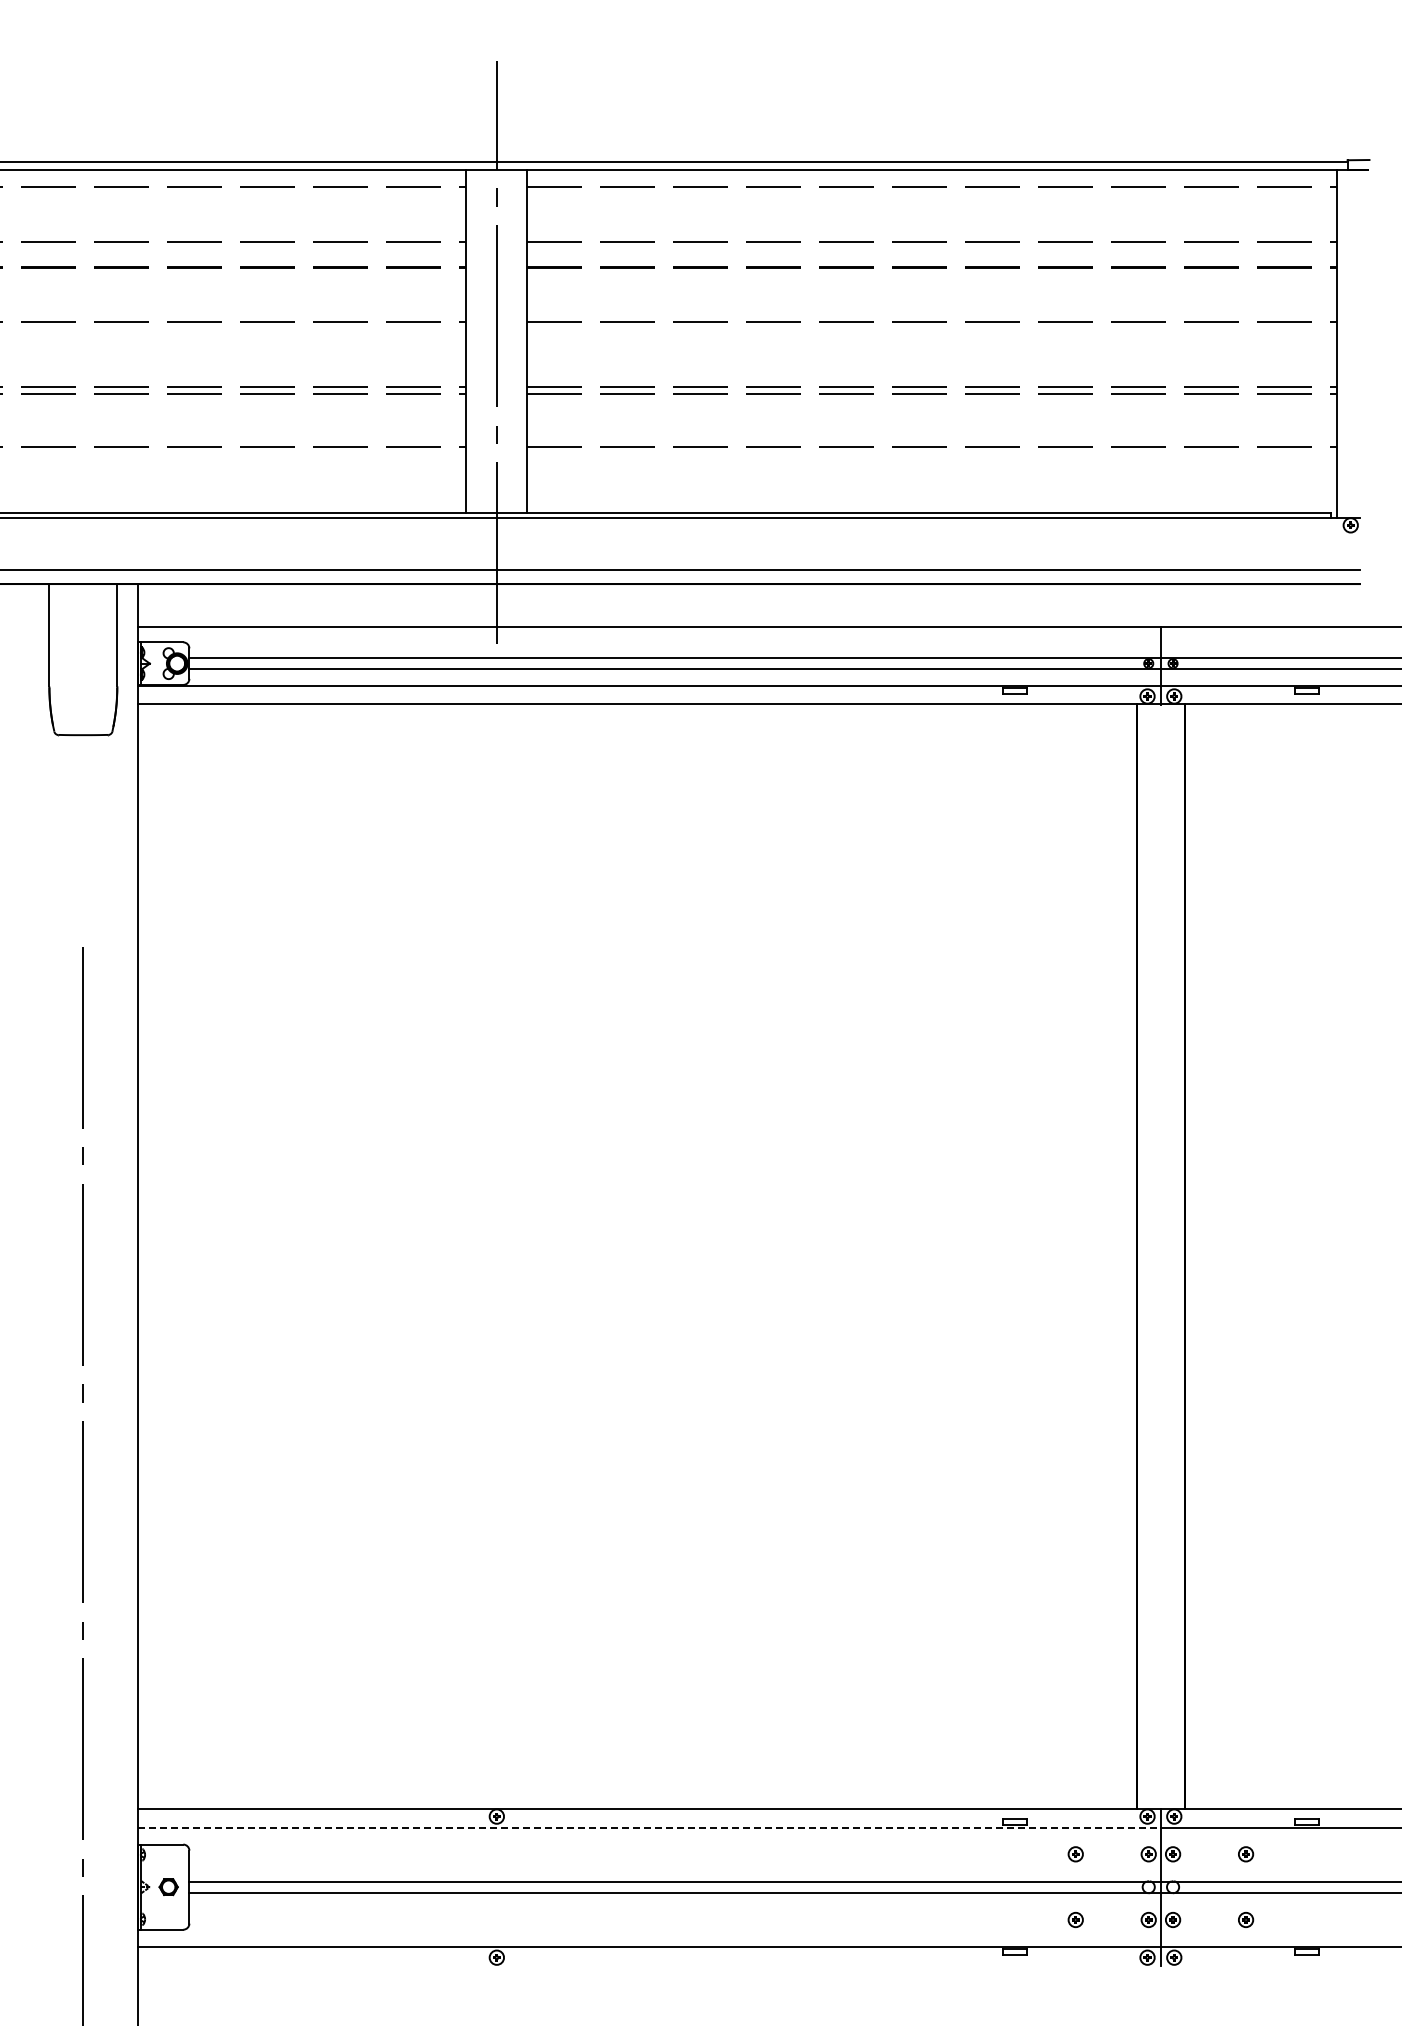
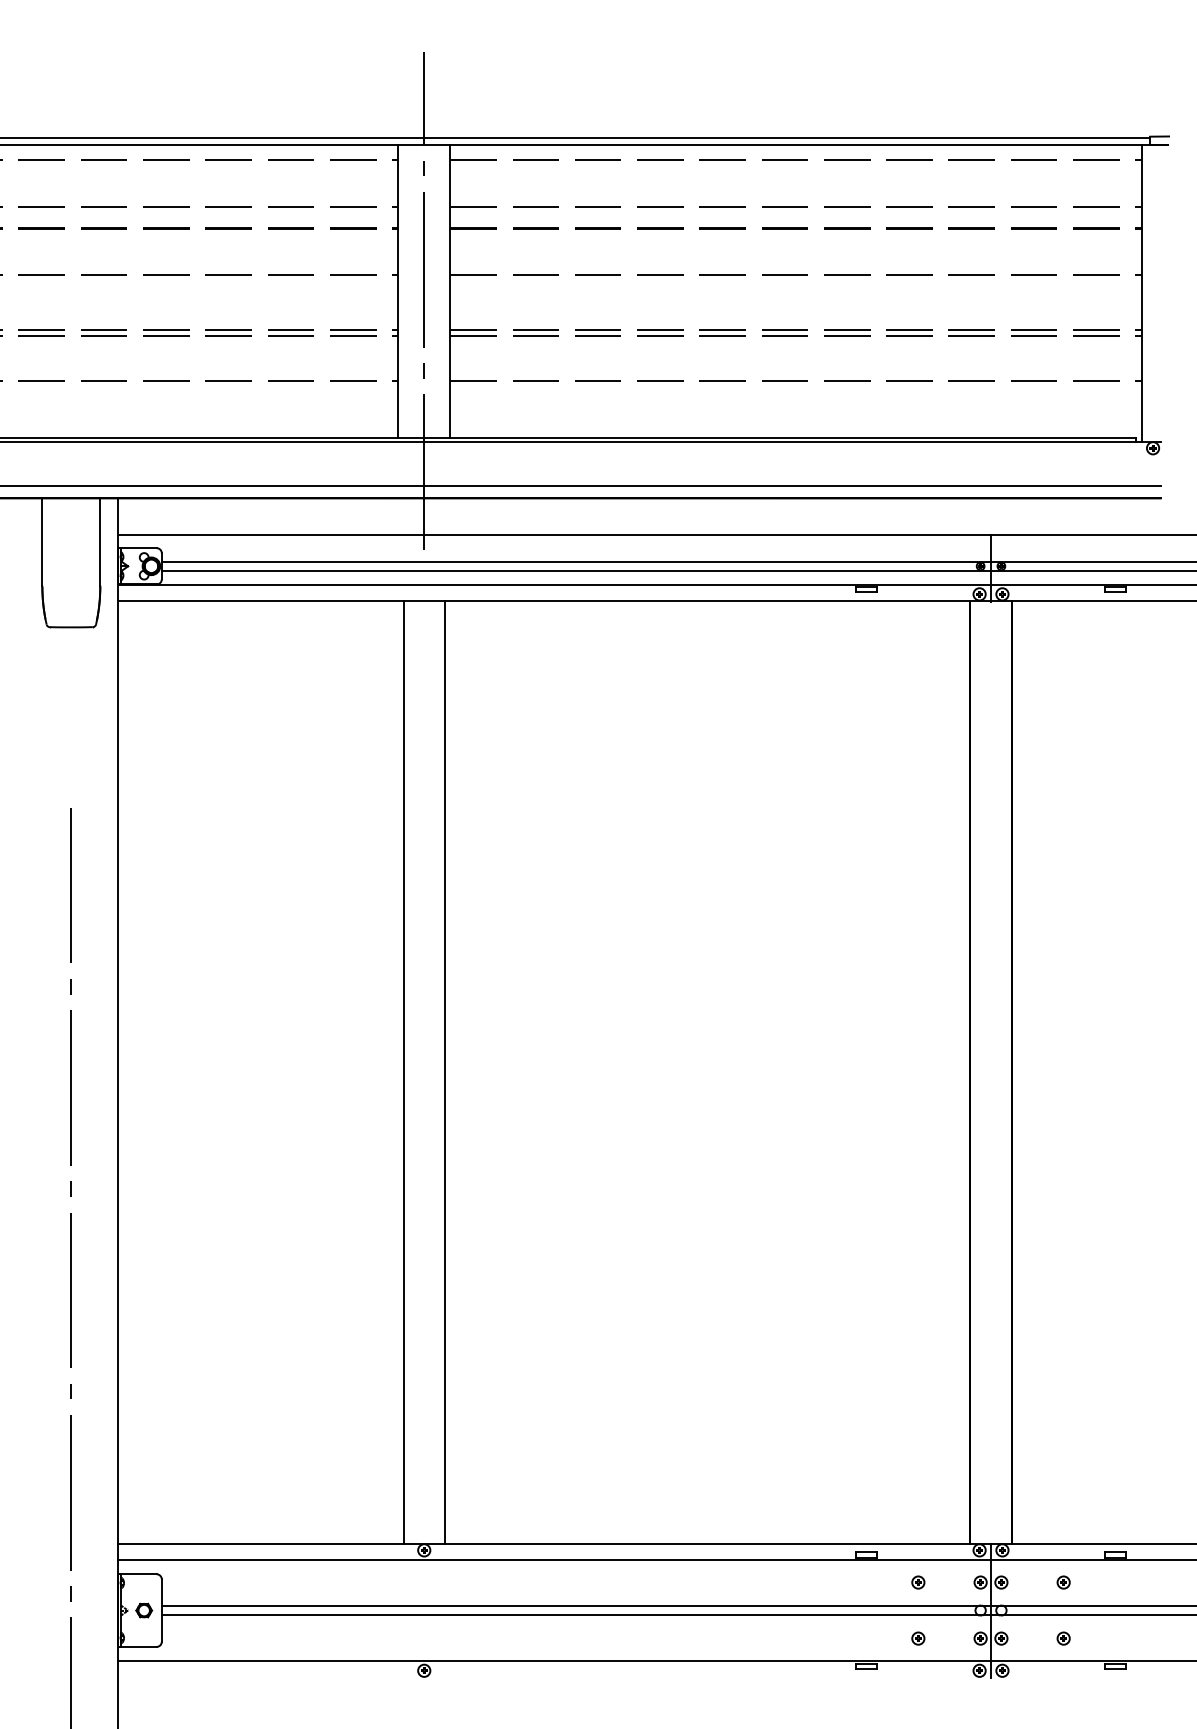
line: (472, 1256) -> (403, 1072), added
line: (521, 1256) -> (445, 1072), added
line: (650, 1827) -> (555, 1559), dashed -> solid

